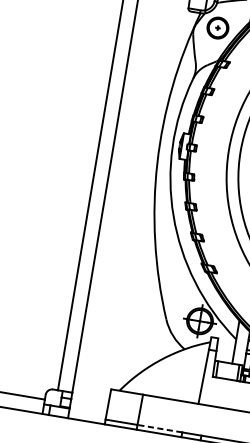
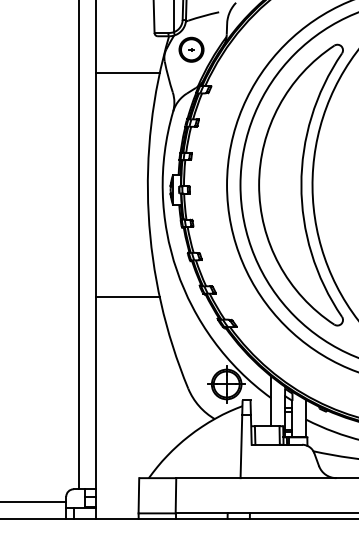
line: (159, 39) -> (127, 73), added
line: (127, 231) -> (127, 296), added
line: (159, 428) -> (201, 513), dashed -> solid

